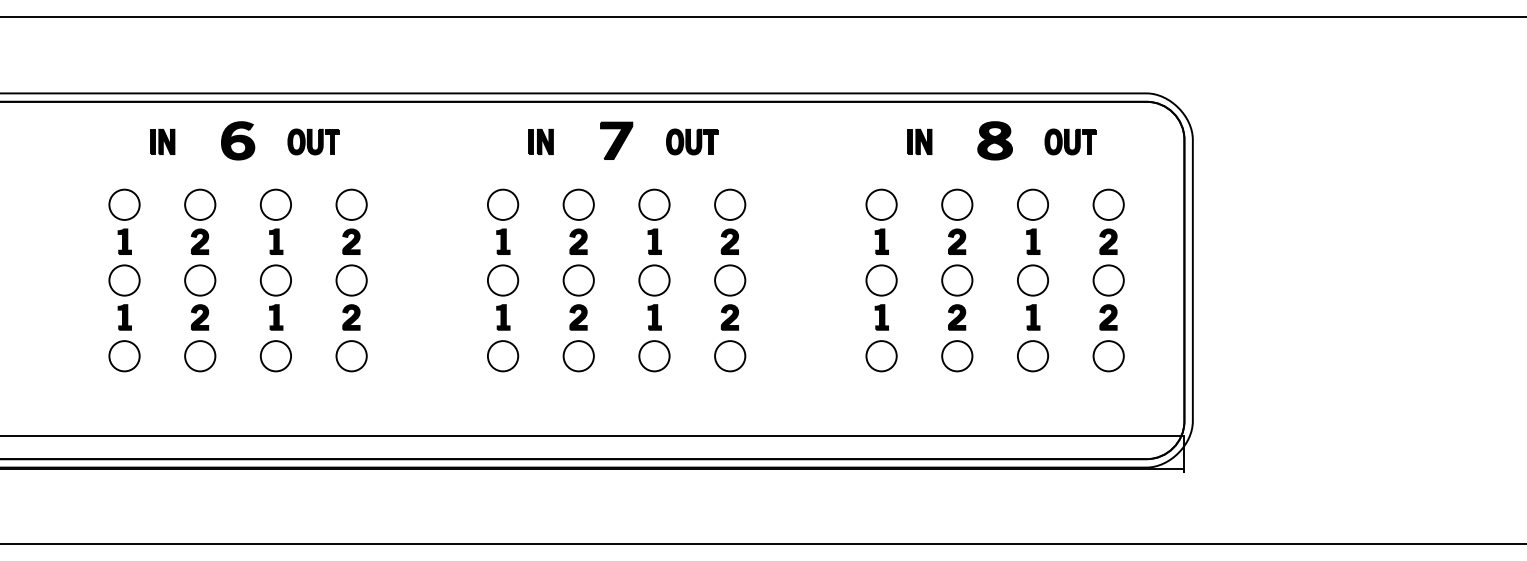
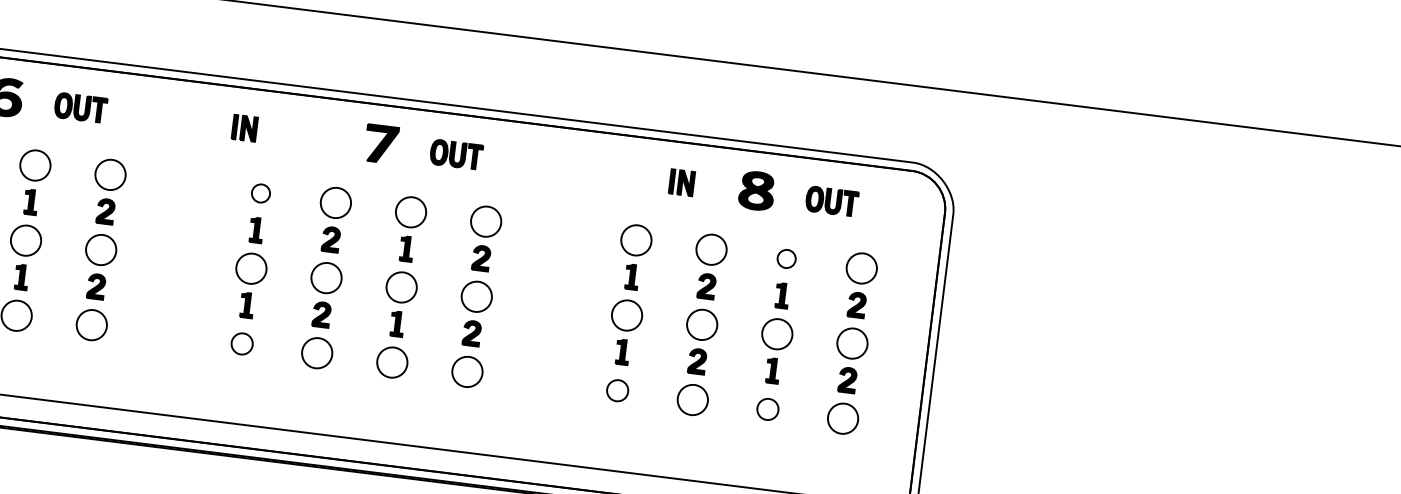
part: (540, 141) -> (244, 127), moved
part: (503, 204) -> (261, 193), size x0.6
part: (1032, 204) -> (786, 258), size x0.6
part: (503, 356) -> (242, 344), size x0.7
part: (881, 356) -> (617, 390), size x0.7
part: (1032, 356) -> (767, 409), size x0.7

